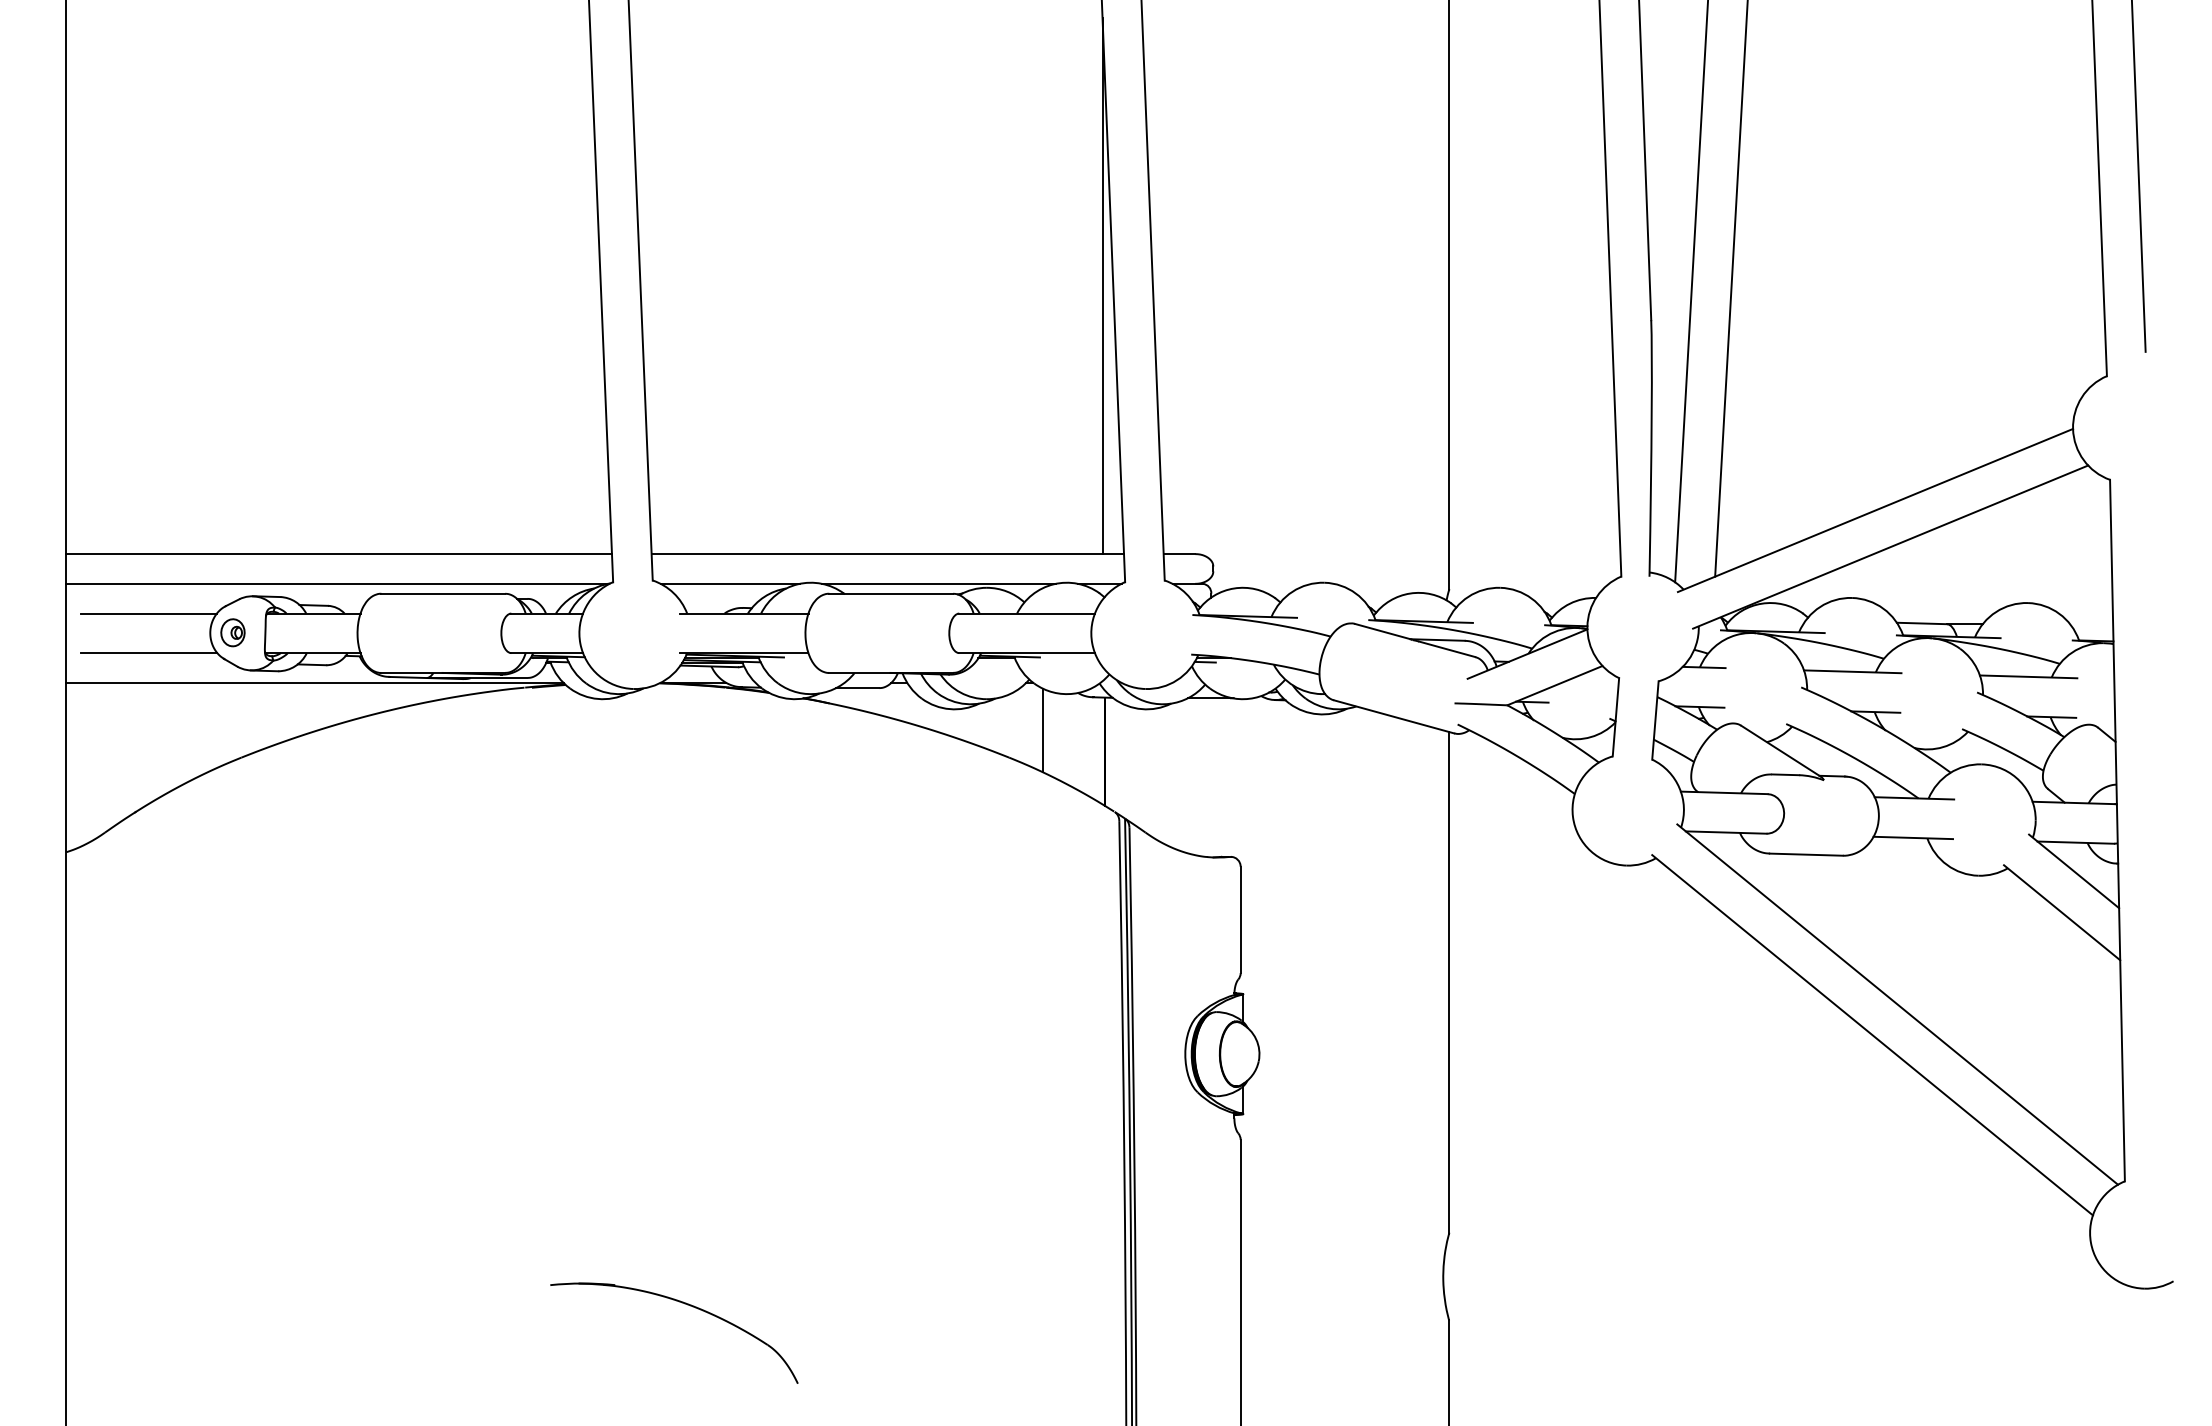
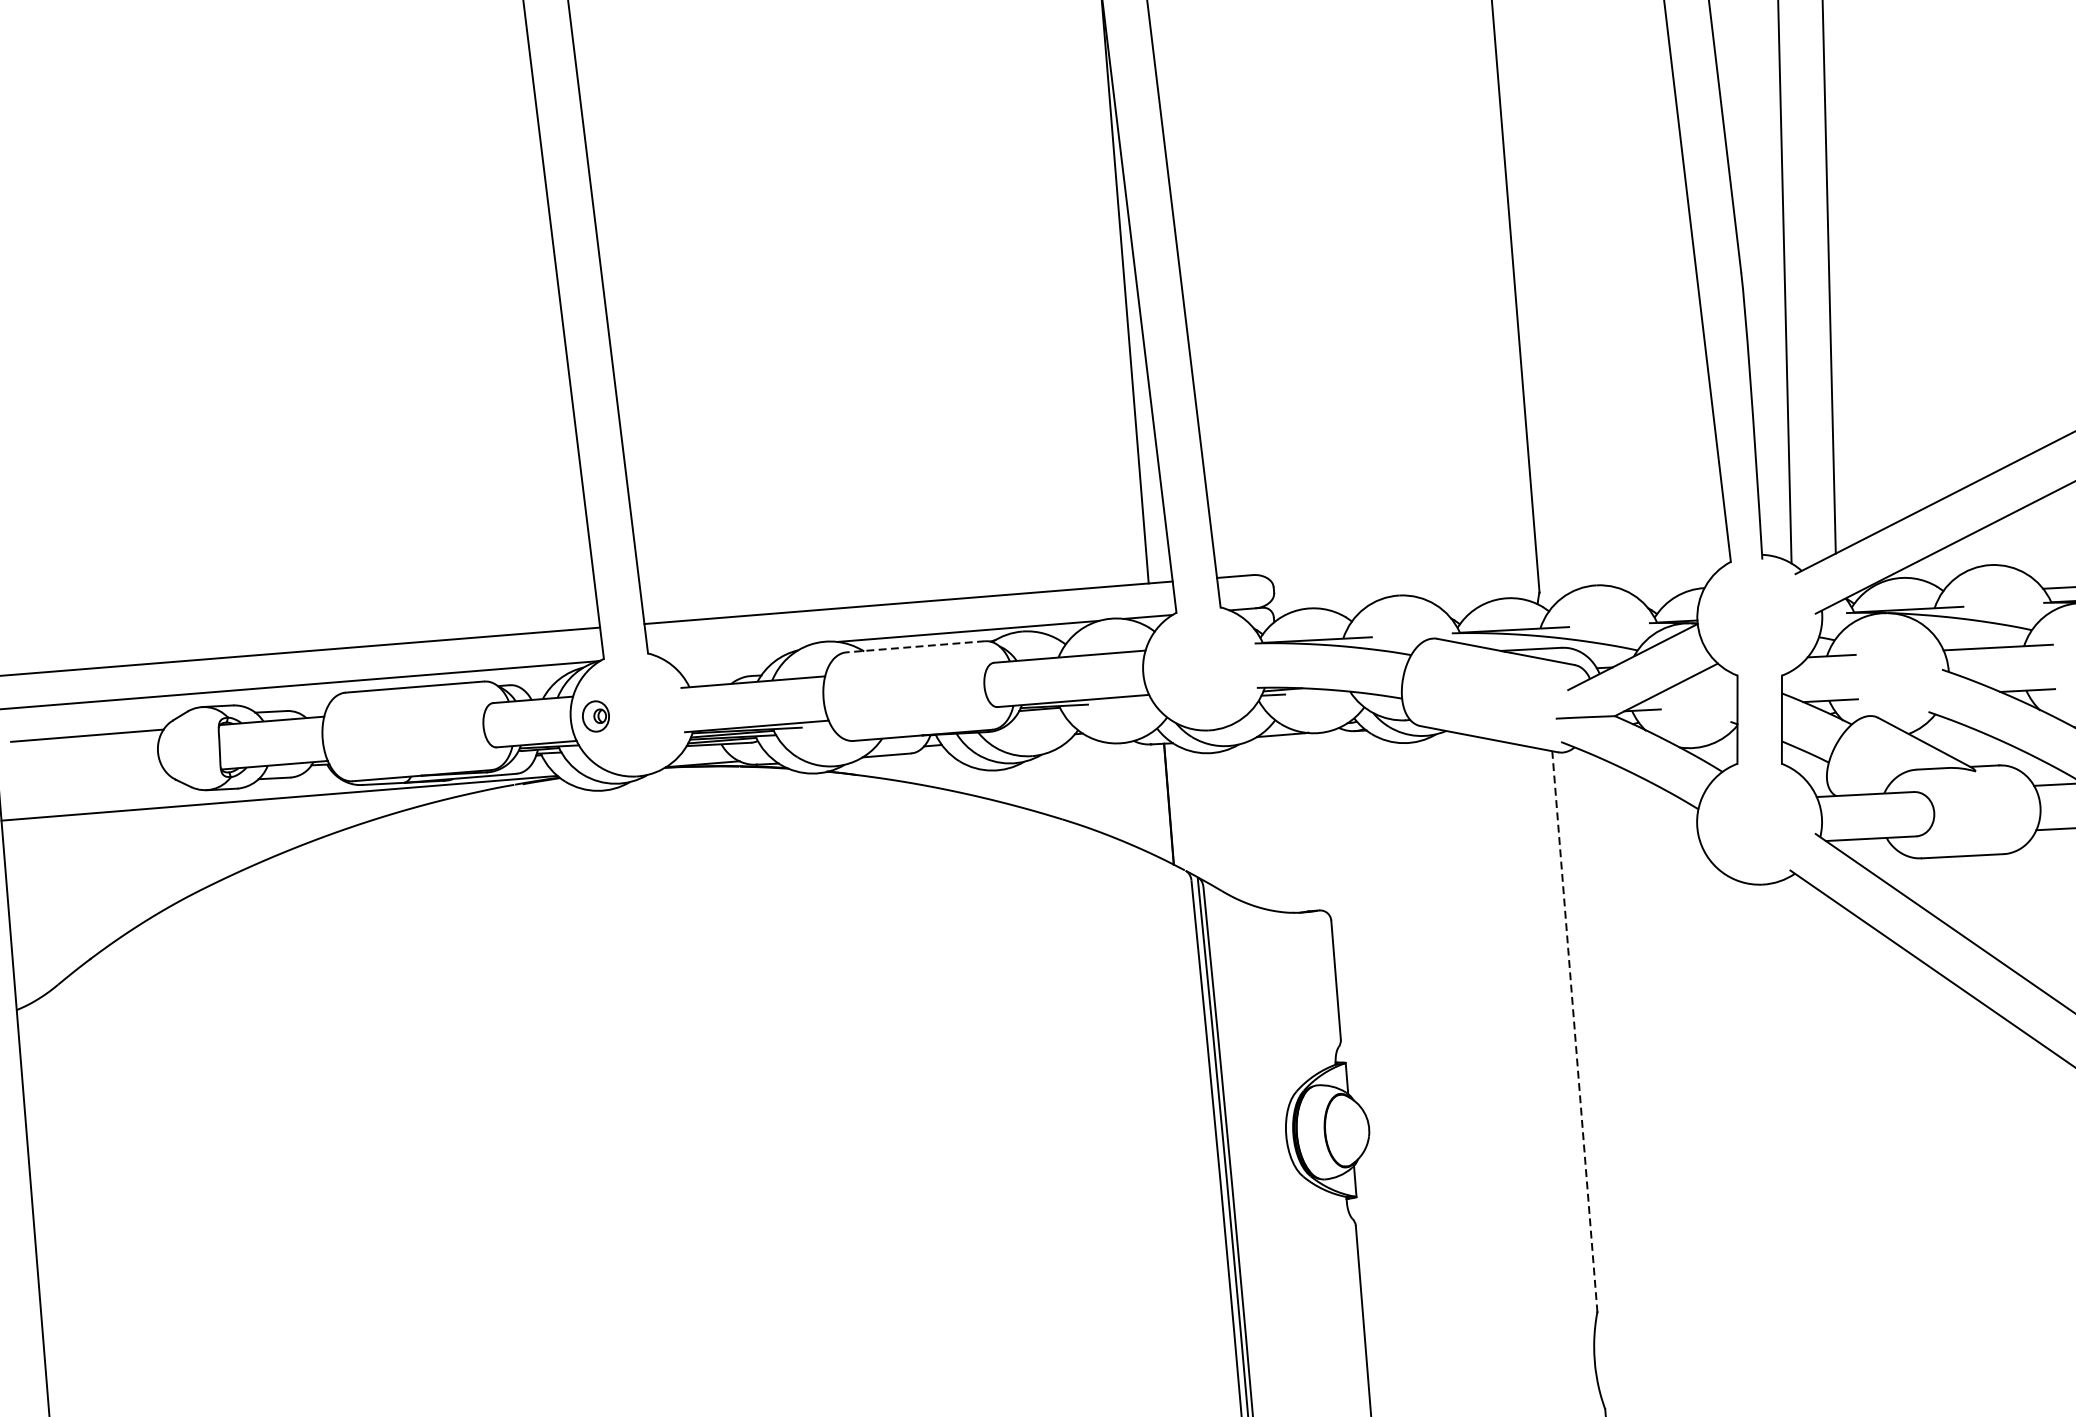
line: (729, 583) -> (734, 649), removed
line: (891, 593) -> (916, 646), solid -> dashed
part: (232, 632) -> (595, 716), moved
line: (148, 653) -> (90, 780), removed
line: (1042, 730) -> (1097, 786), removed
line: (1449, 982) -> (1575, 1031), solid -> dashed

